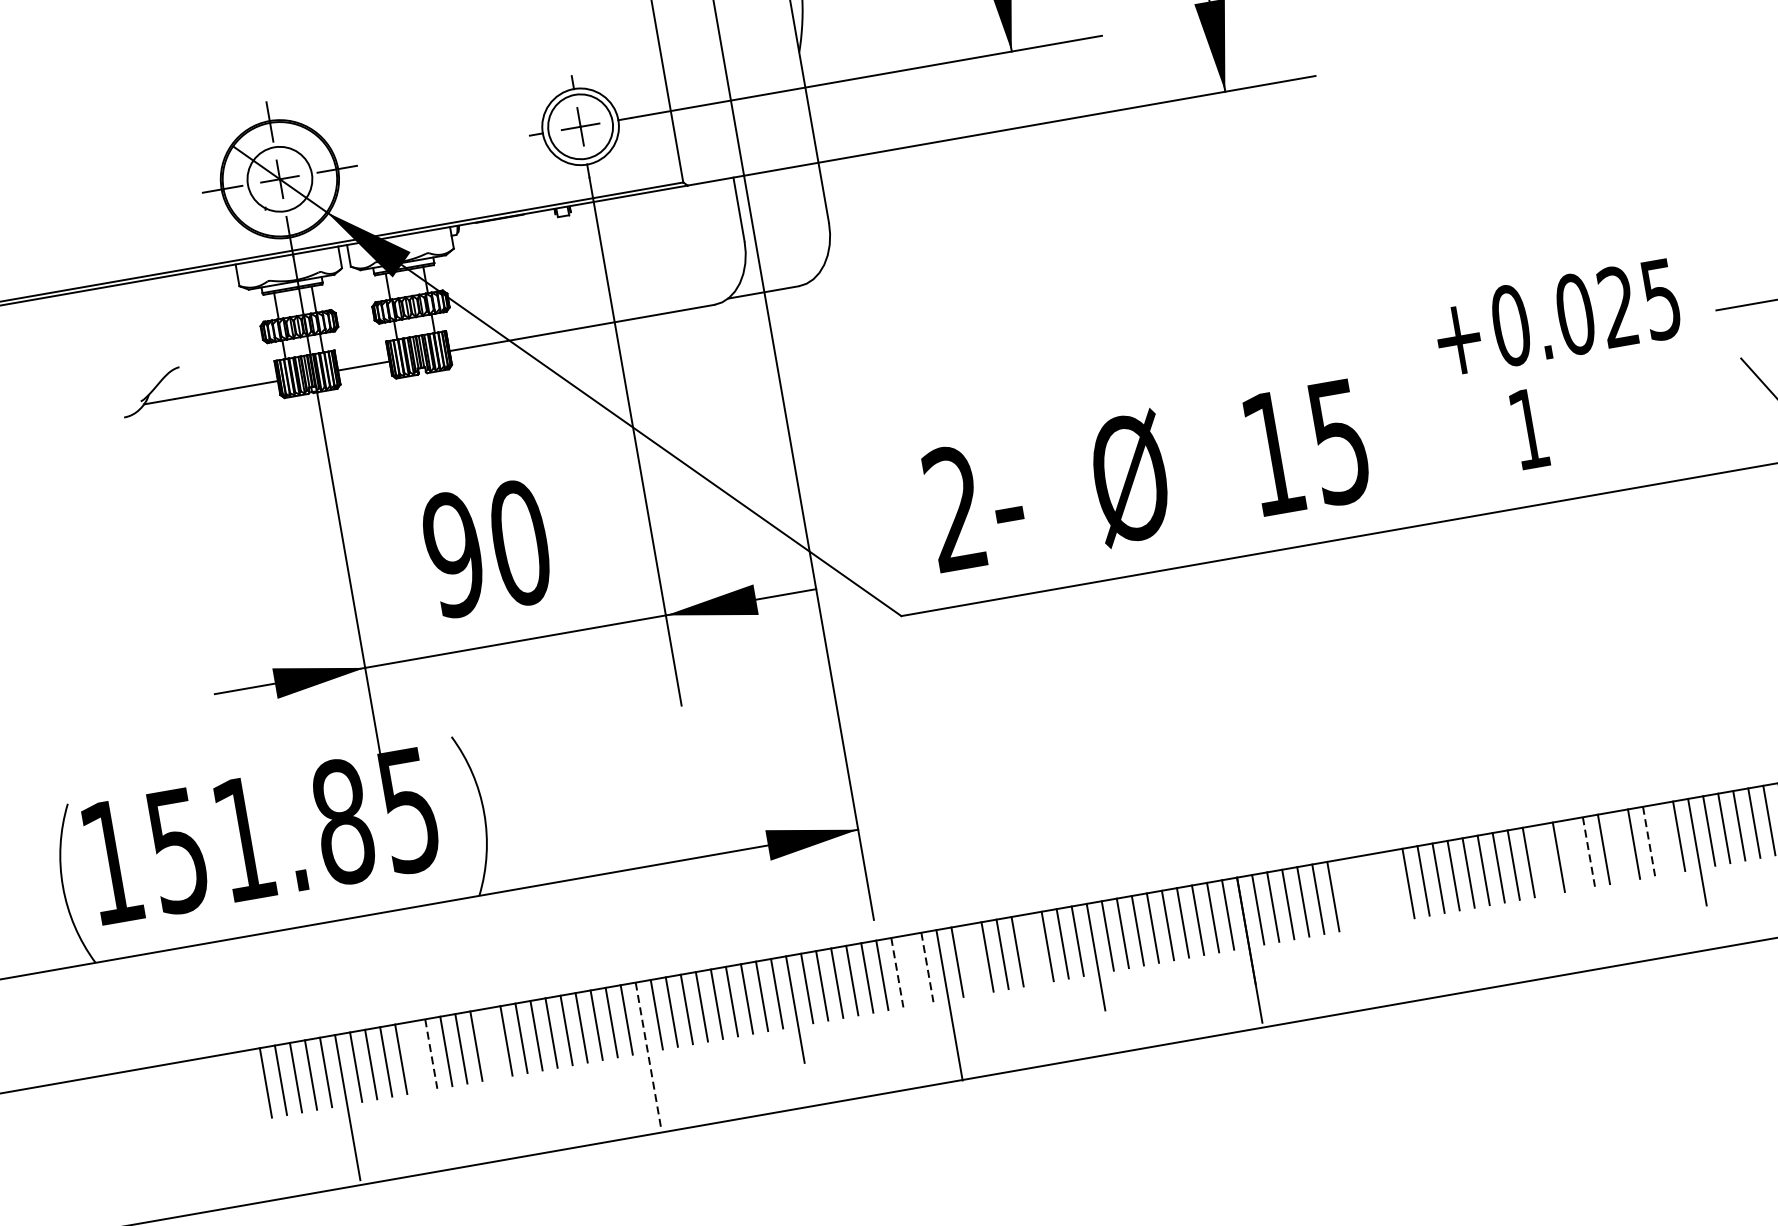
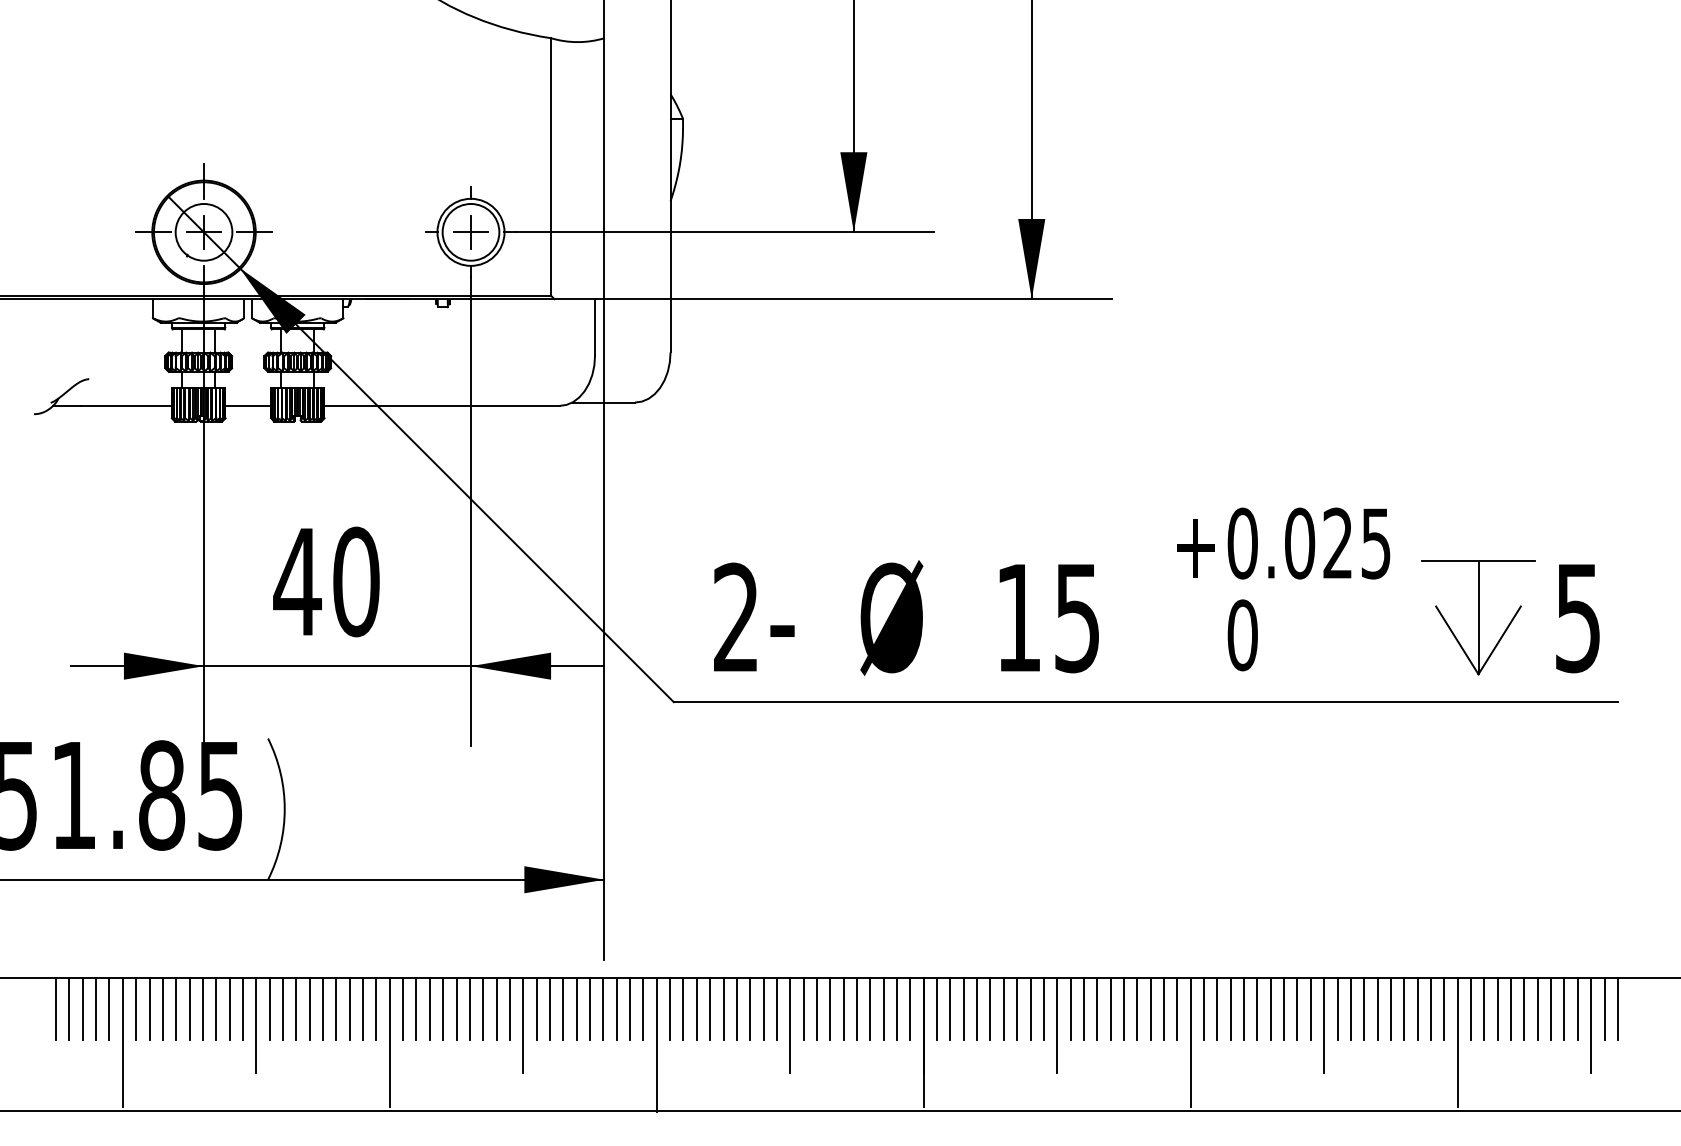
text: (1528, 429) -> (1242, 635), 1 -> 0
text: (453, 554) -> (297, 581), 90 -> 40
line: (1664, 838) -> (1297, 1008), added
line: (1649, 841) -> (1284, 1008), dashed -> solid
line: (1618, 846) -> (1257, 1008), added
line: (1588, 851) -> (1230, 1008), dashed -> solid
line: (1573, 854) -> (1217, 1008), added
line: (1377, 888) -> (1043, 1008), added
line: (1363, 890) -> (1030, 1008), added
line: (1348, 893) -> (1017, 1008), added
line: (1550, 897) -> (1190, 1042), added
line: (1397, 904) -> (1057, 1025), added
line: (1032, 948) -> (736, 1008), added
line: (972, 959) -> (683, 1008), added
line: (927, 967) -> (643, 1008), dashed -> solid
line: (912, 969) -> (630, 1008), added
line: (897, 972) -> (616, 1008), dashed -> solid
line: (430, 1053) -> (202, 1008), dashed -> solid
line: (648, 1055) -> (389, 1042), dashed -> solid
line: (416, 1056) -> (189, 1008), added
line: (494, 1062) -> (256, 1025), added

